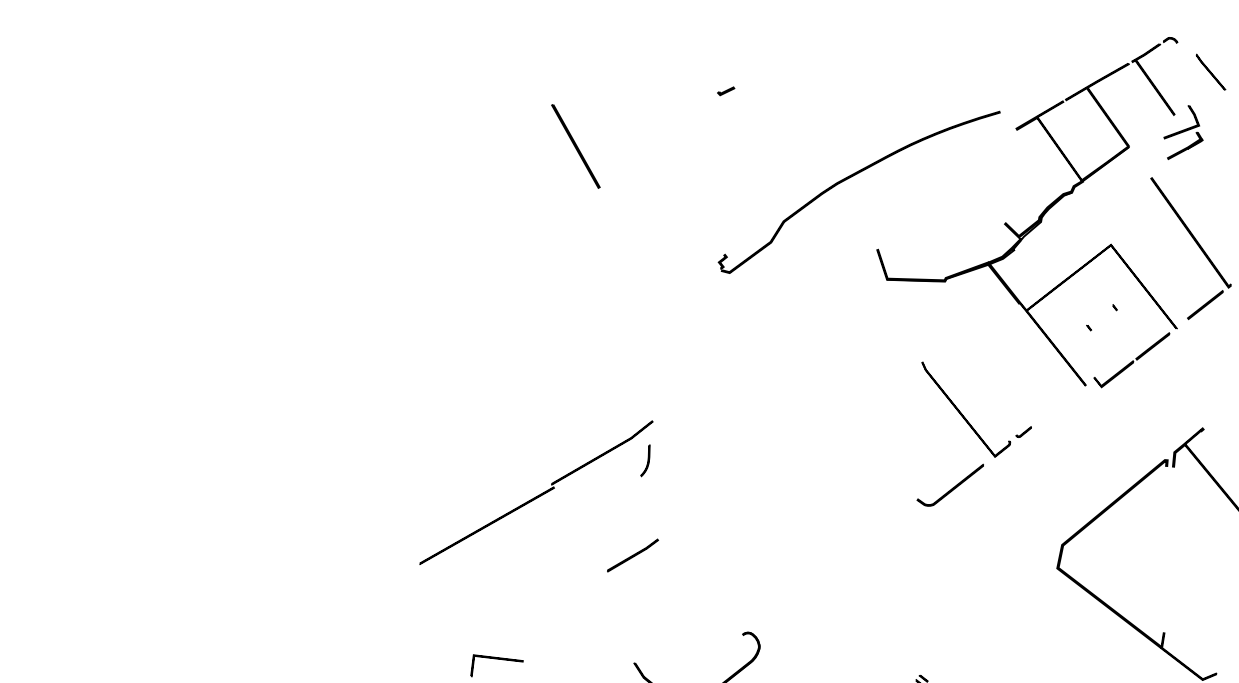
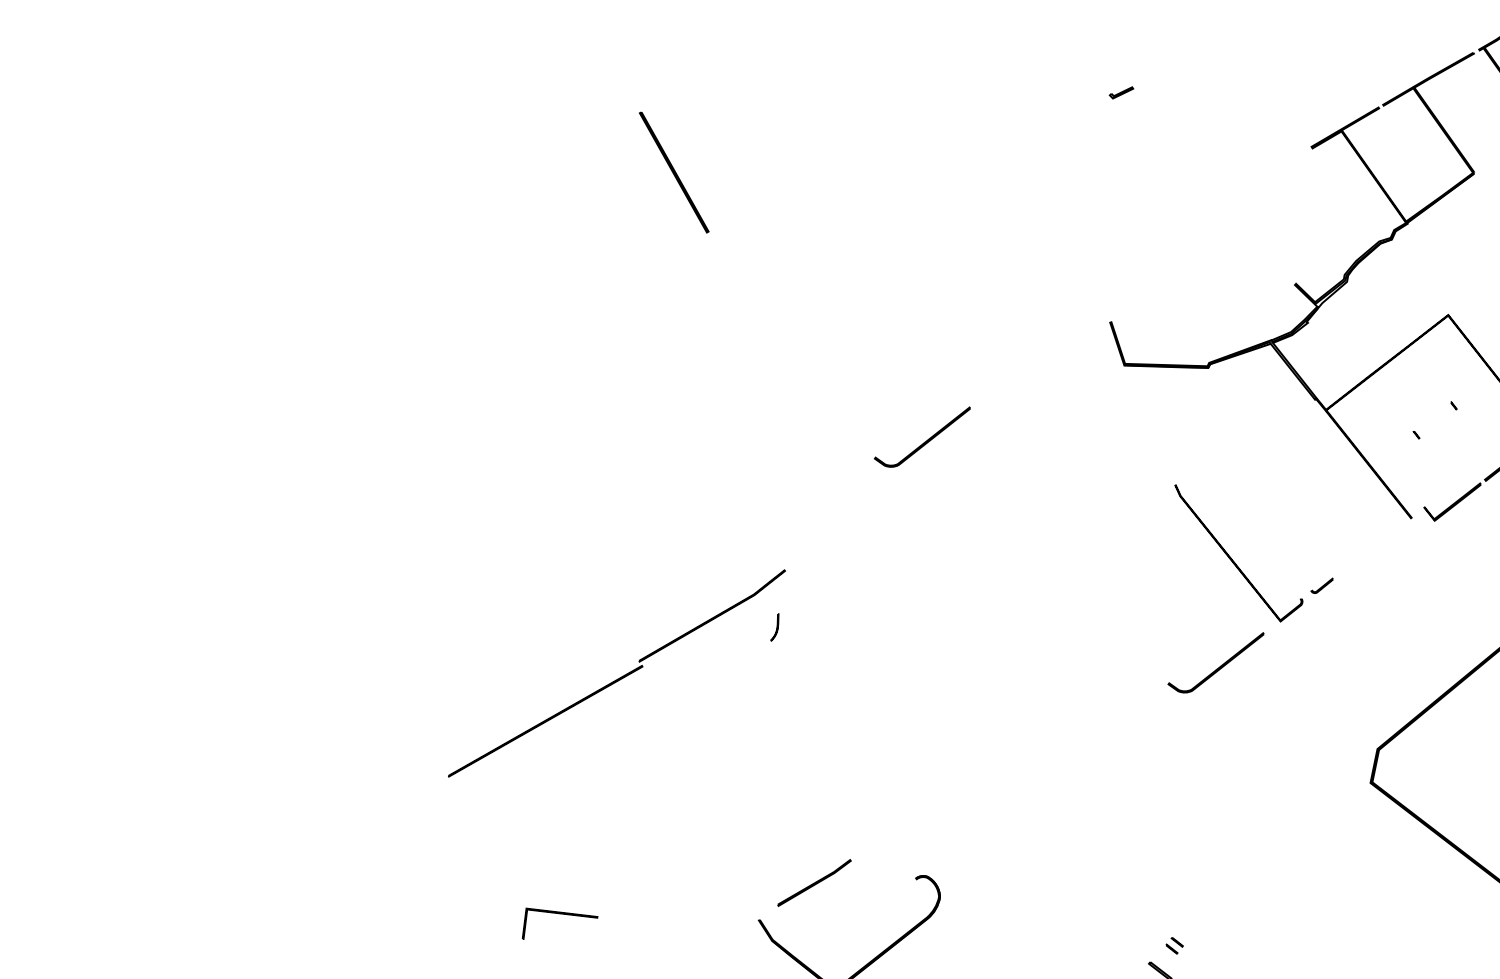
part: (726, 91) -> (1122, 93), moved
part: (848, 179) -> (1068, 220), removed
part: (746, 328) -> (920, 435), added
part: (645, 460) -> (774, 626), size x0.6
line: (632, 555) -> (813, 882), moved

